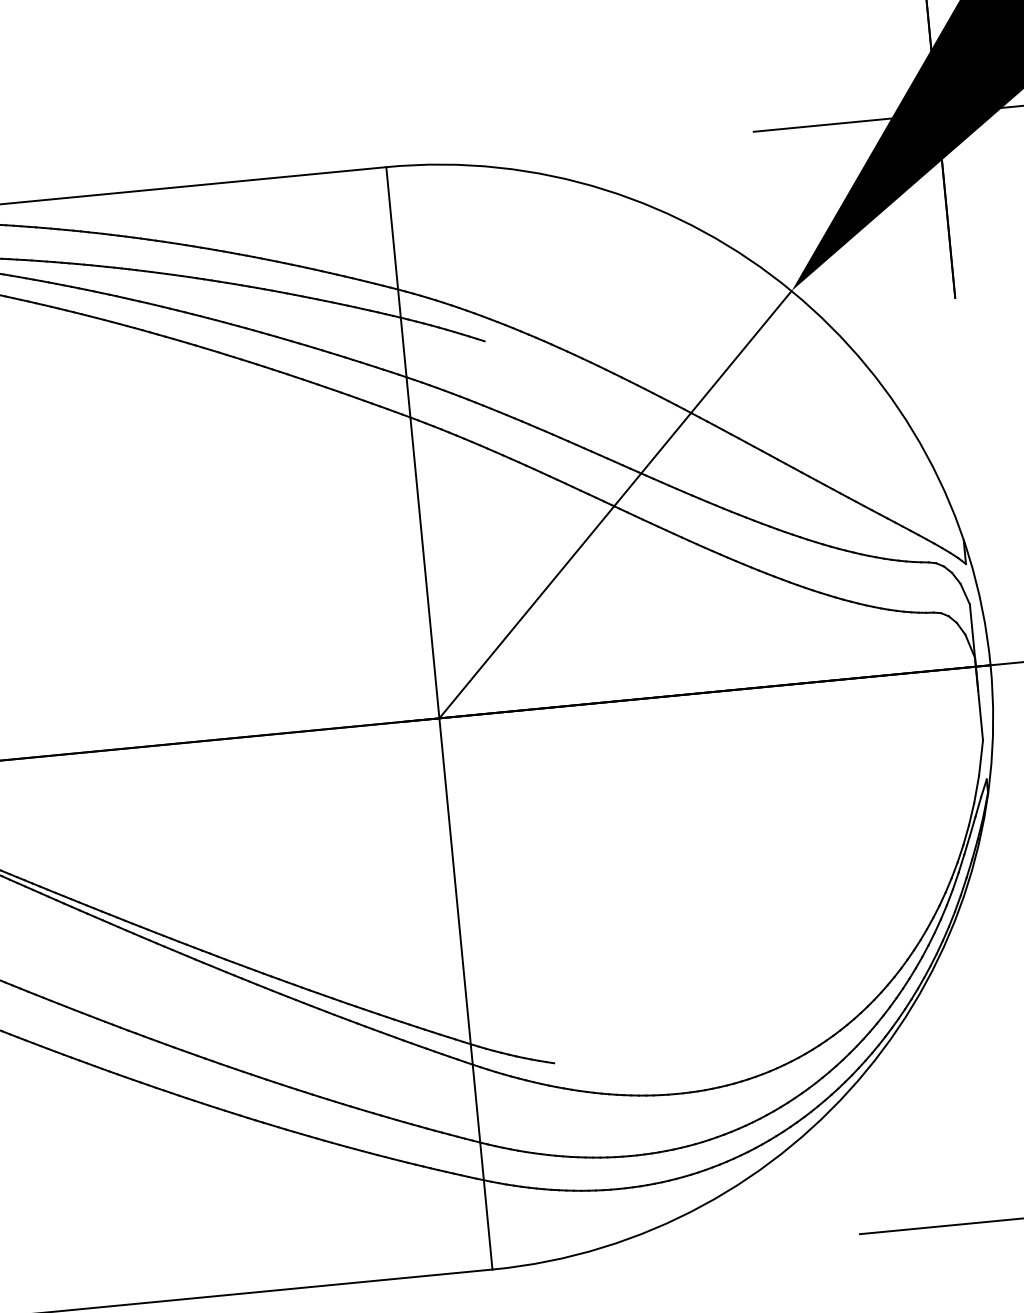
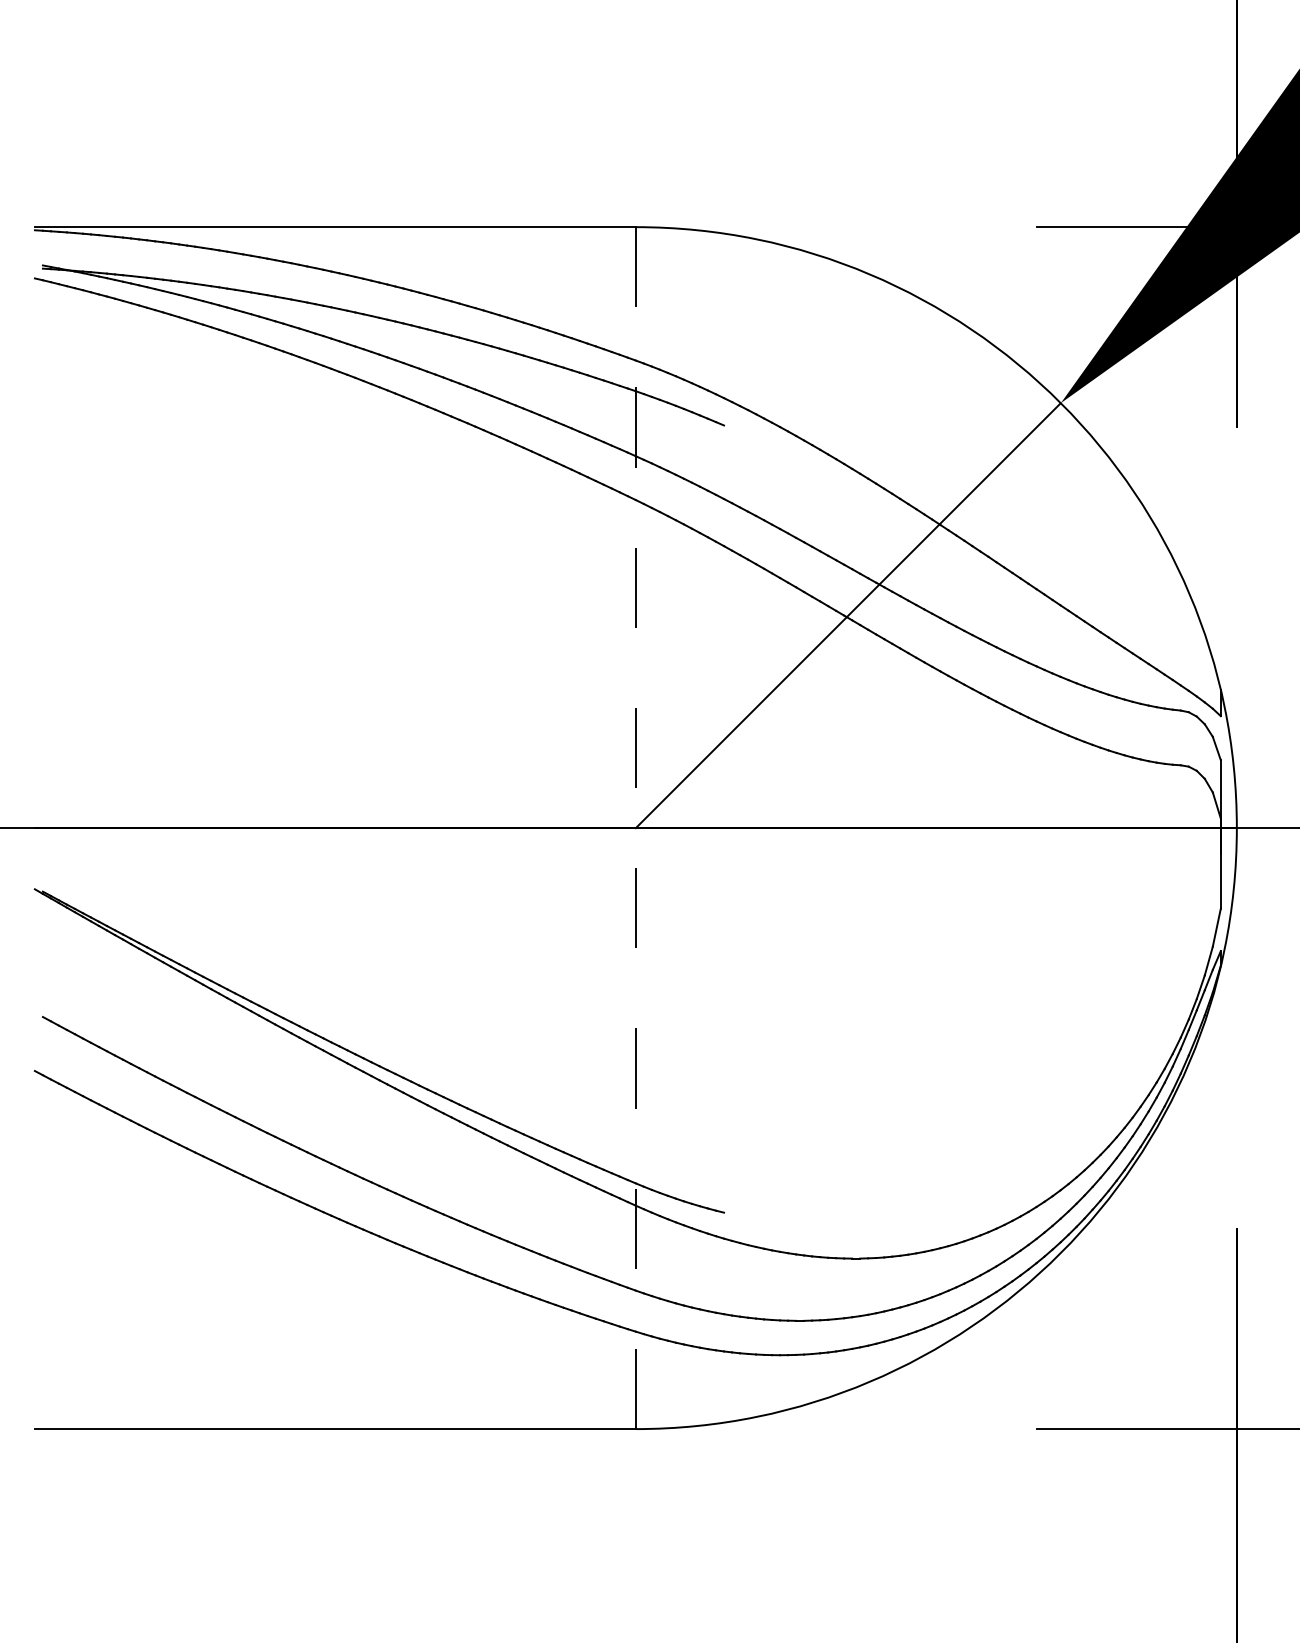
line: (439, 718) -> (635, 828), solid -> dashed

